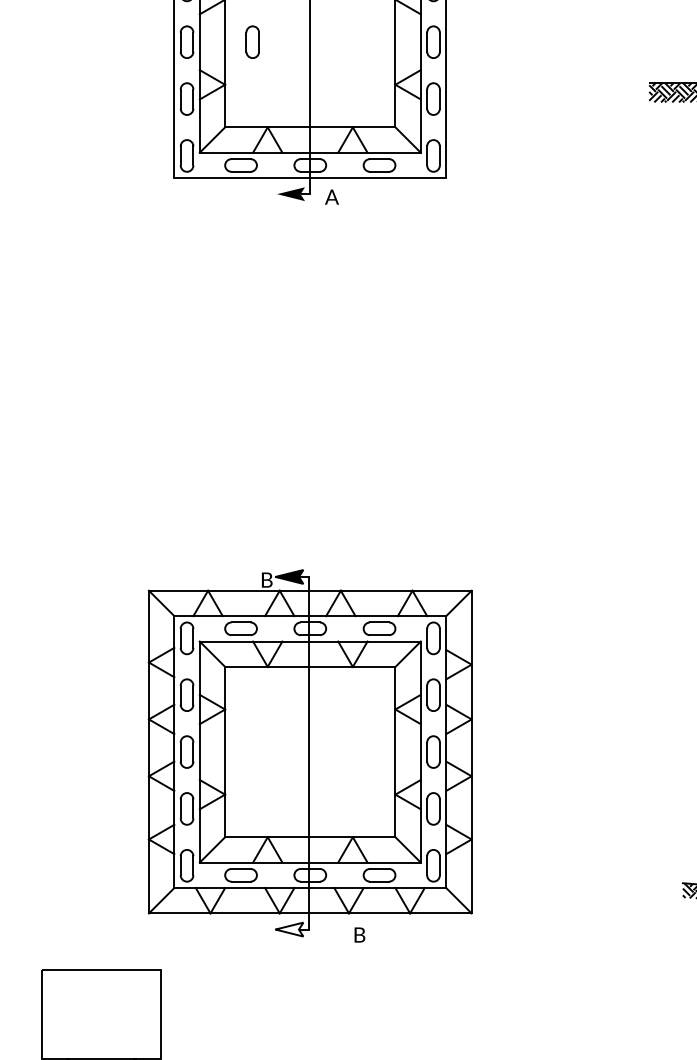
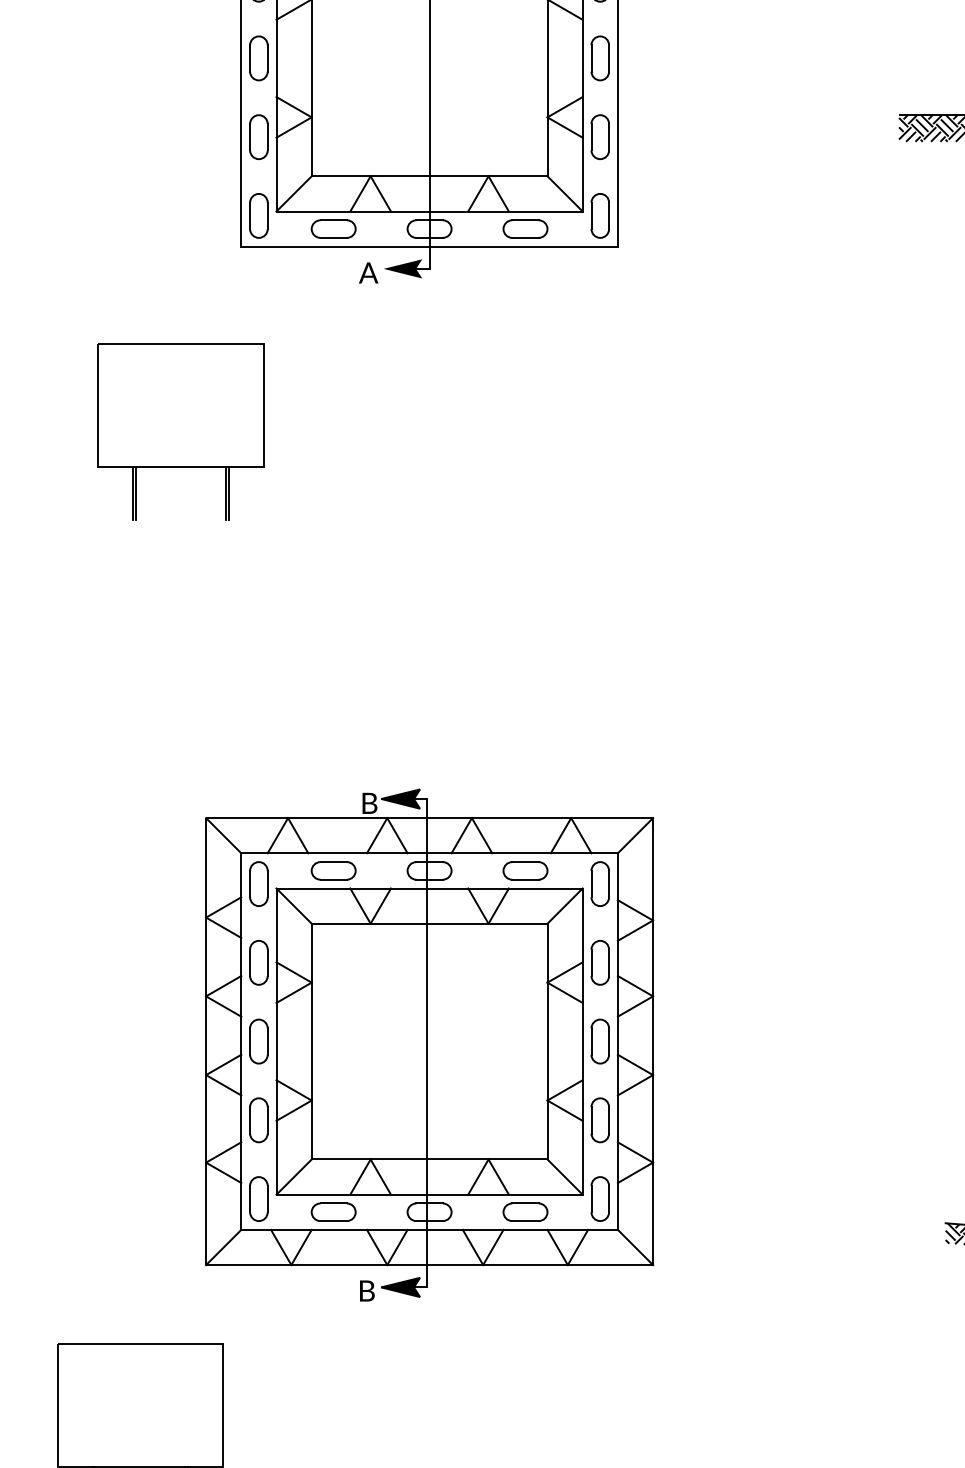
part: (252, 42) -> (349, 58), removed
text: (331, 196) -> (368, 272), moved
part: (130, 311) -> (180, 431), added
fill: (289, 929) -> (400, 1287), added
text: (360, 934) -> (367, 1290), moved

